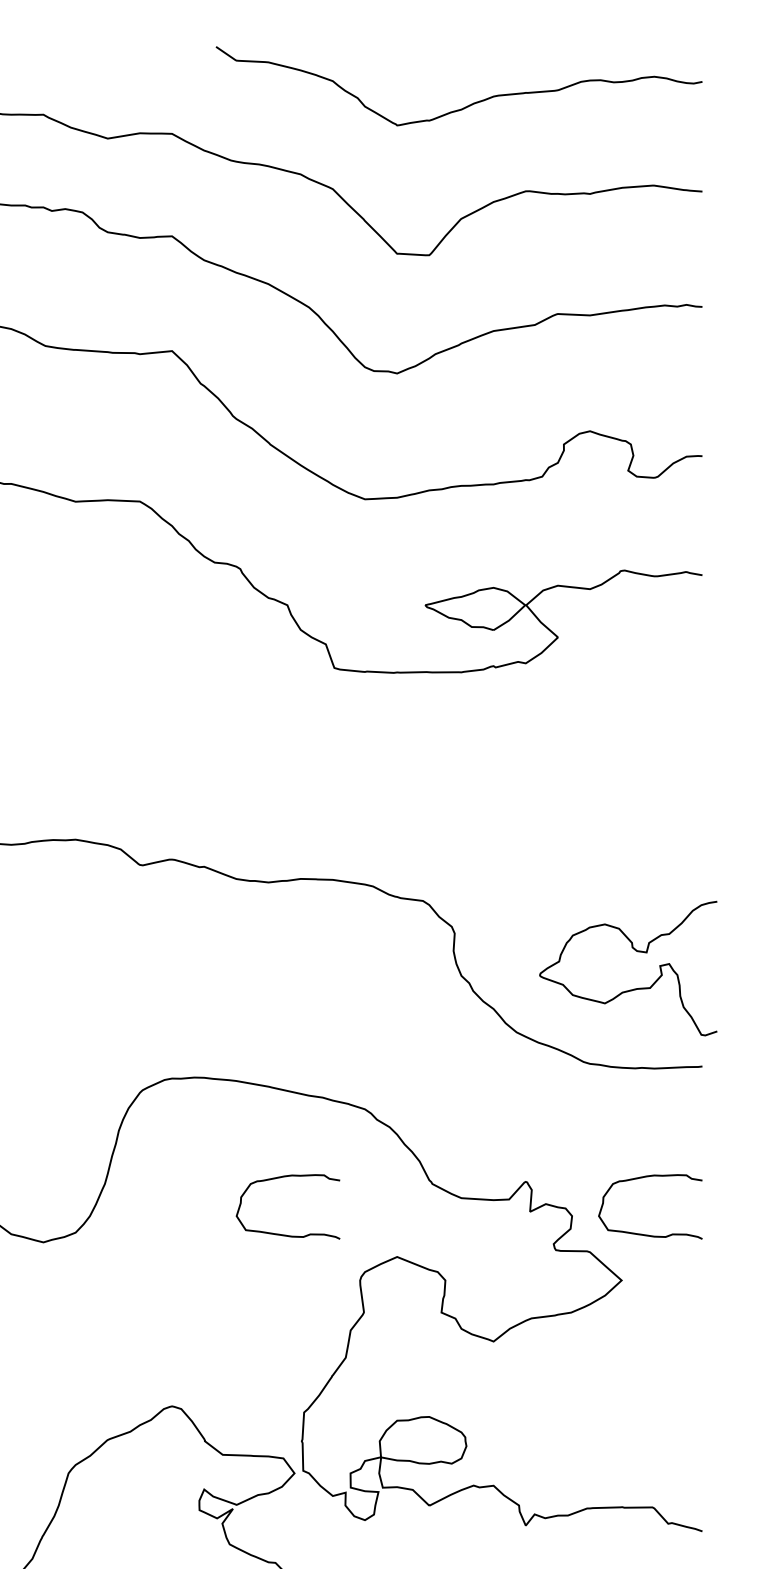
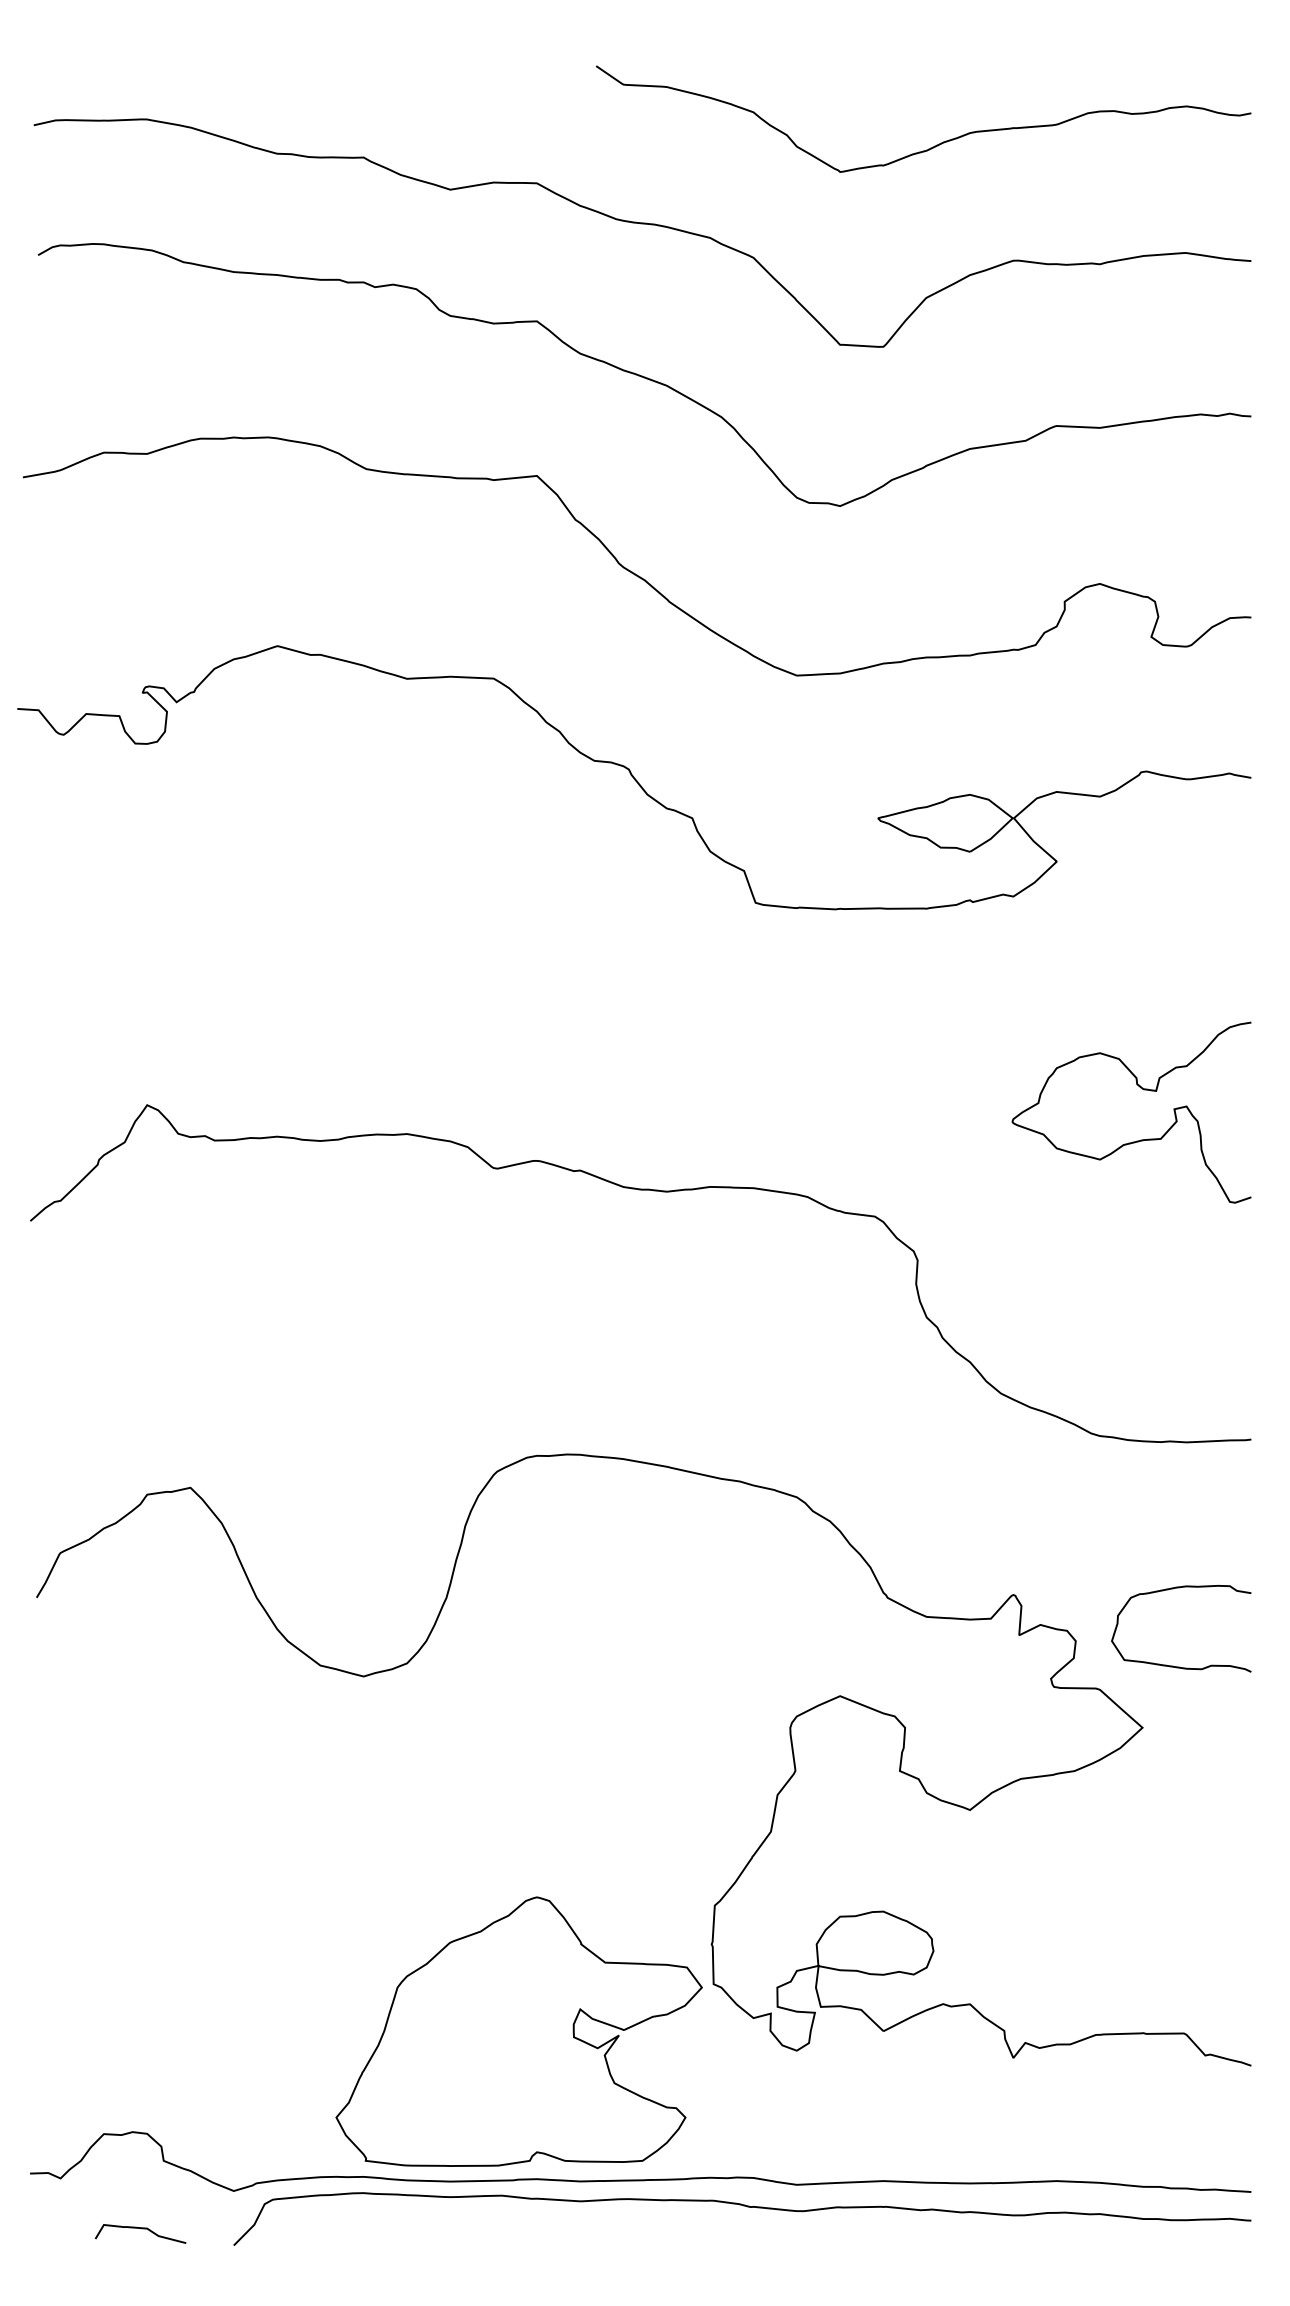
curve: (637, 952) -> (1143, 1090), moved
curve: (282, 1234) -> (685, 1665), removed

